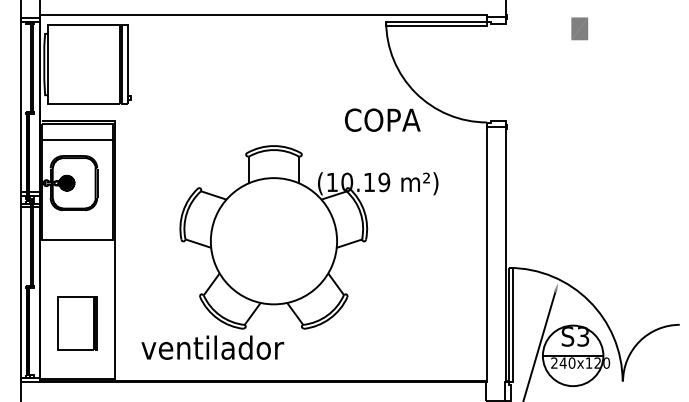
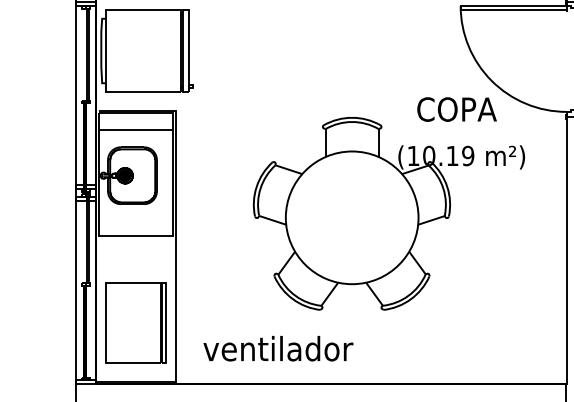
part: (308, 237) -> (388, 213), moved
part: (77, 322) -> (136, 322), size x1.43

